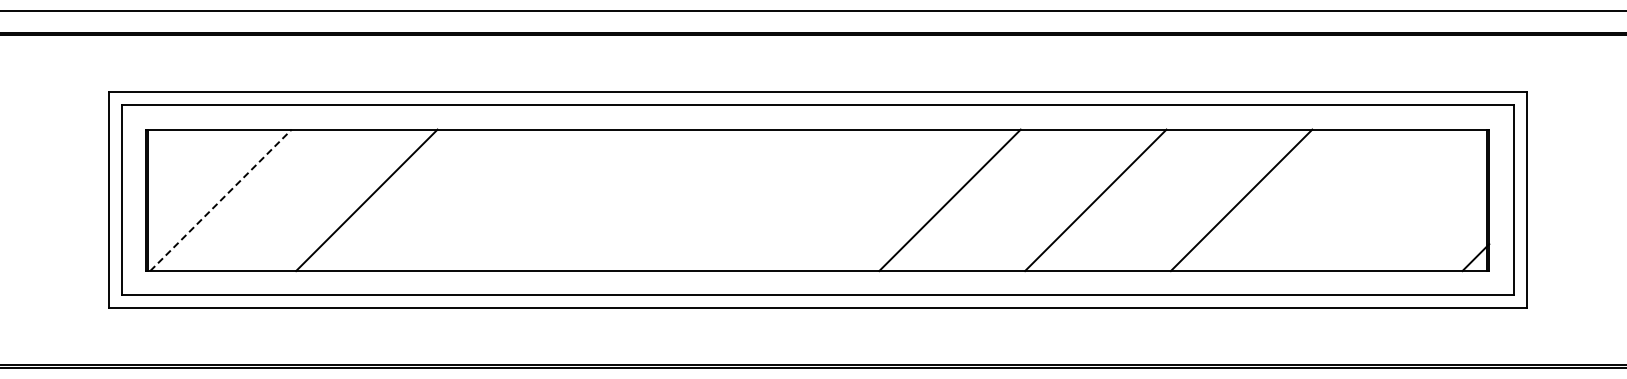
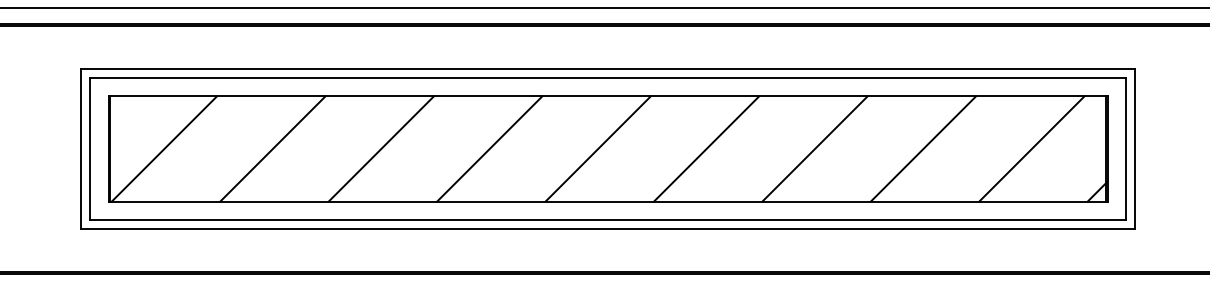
line: (221, 199) -> (164, 148), dashed -> solid
line: (512, 200) -> (381, 149), added
line: (658, 200) -> (489, 149), added
line: (803, 200) -> (597, 149), added
line: (1387, 200) -> (1031, 149), added

